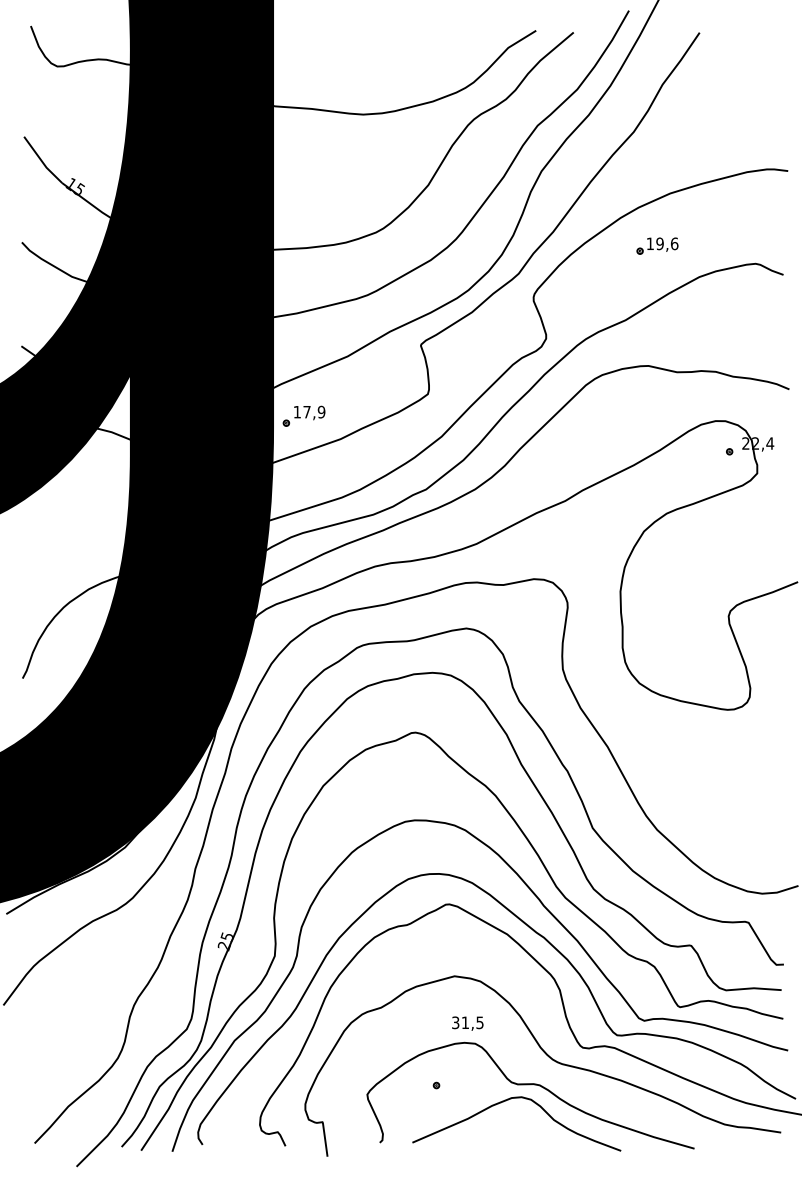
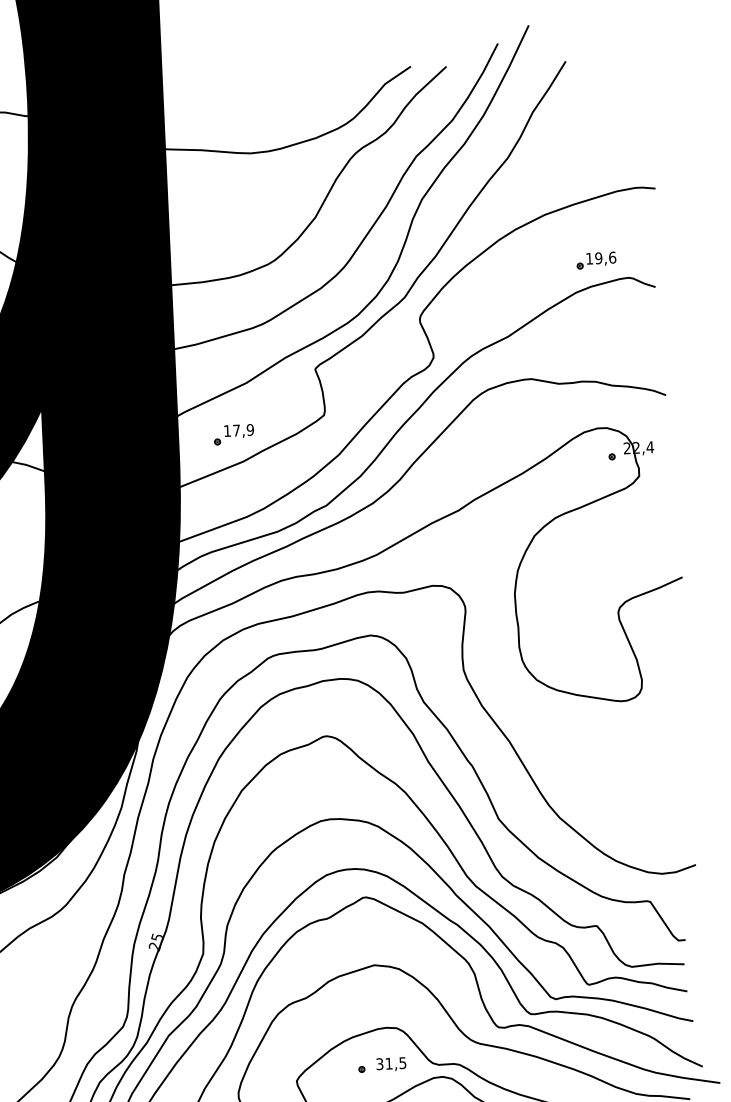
part: (657, 245) -> (596, 259), moved
part: (303, 415) -> (233, 433), moved
text: (467, 1023) -> (391, 1064), moved

